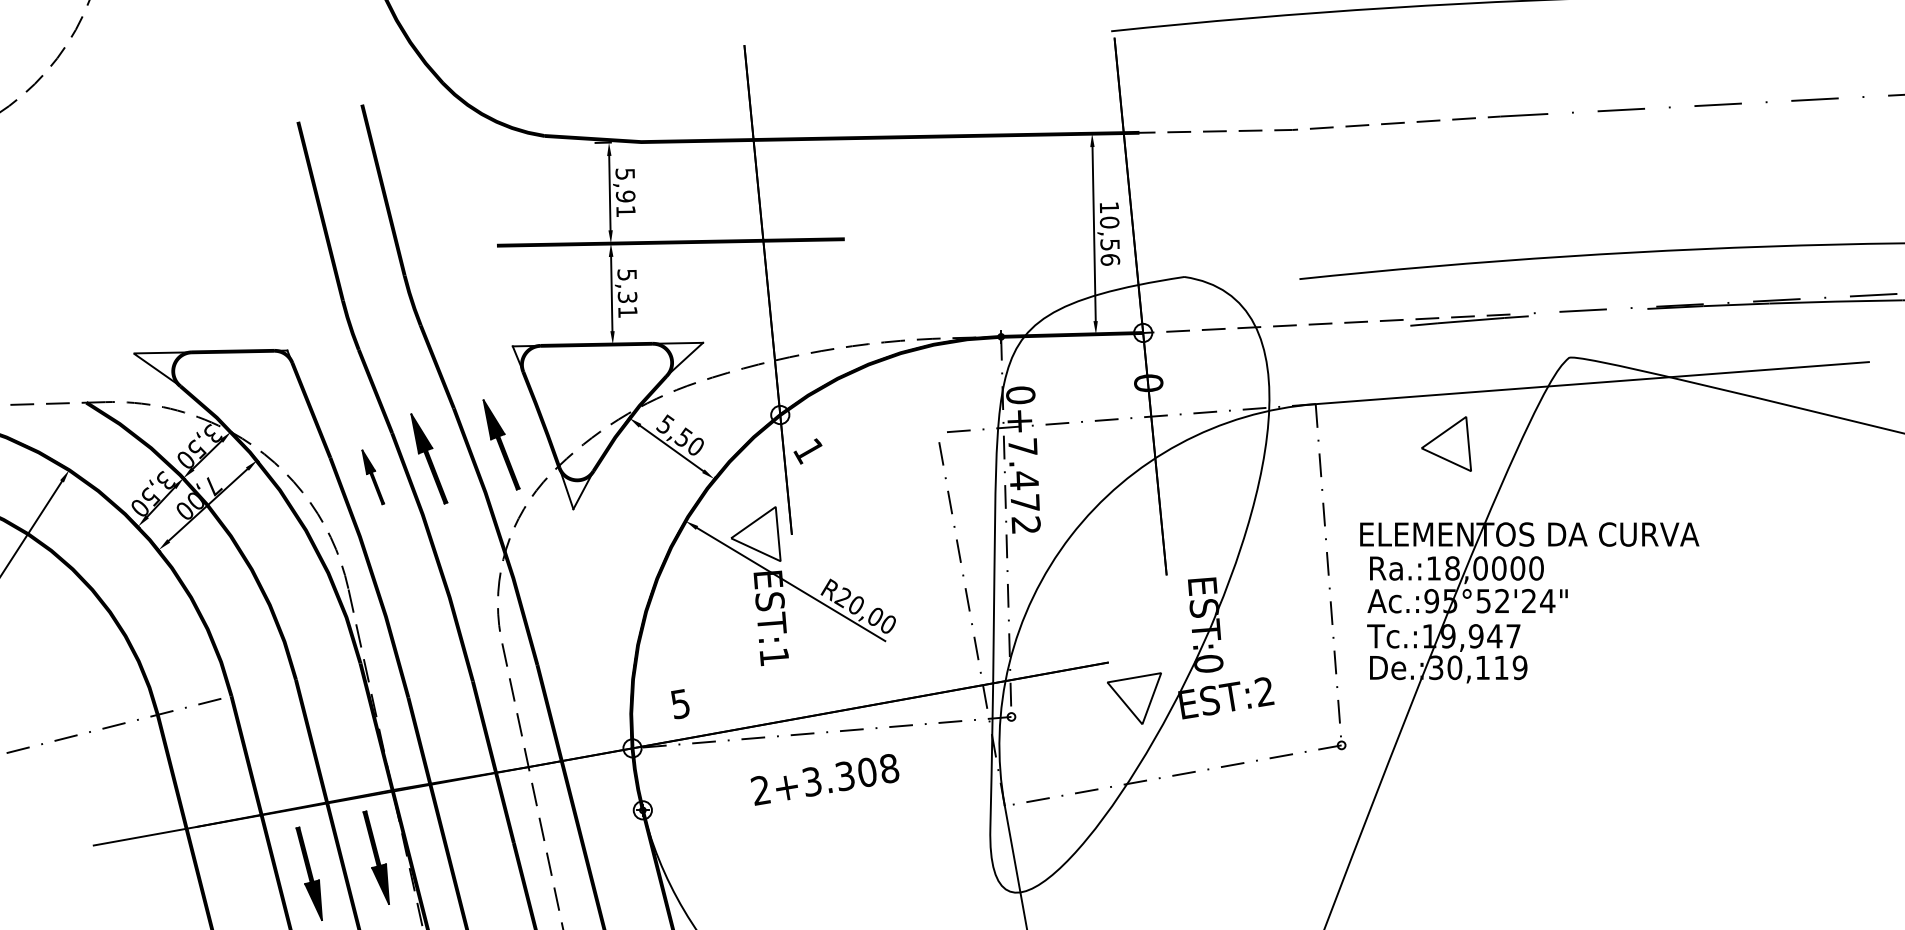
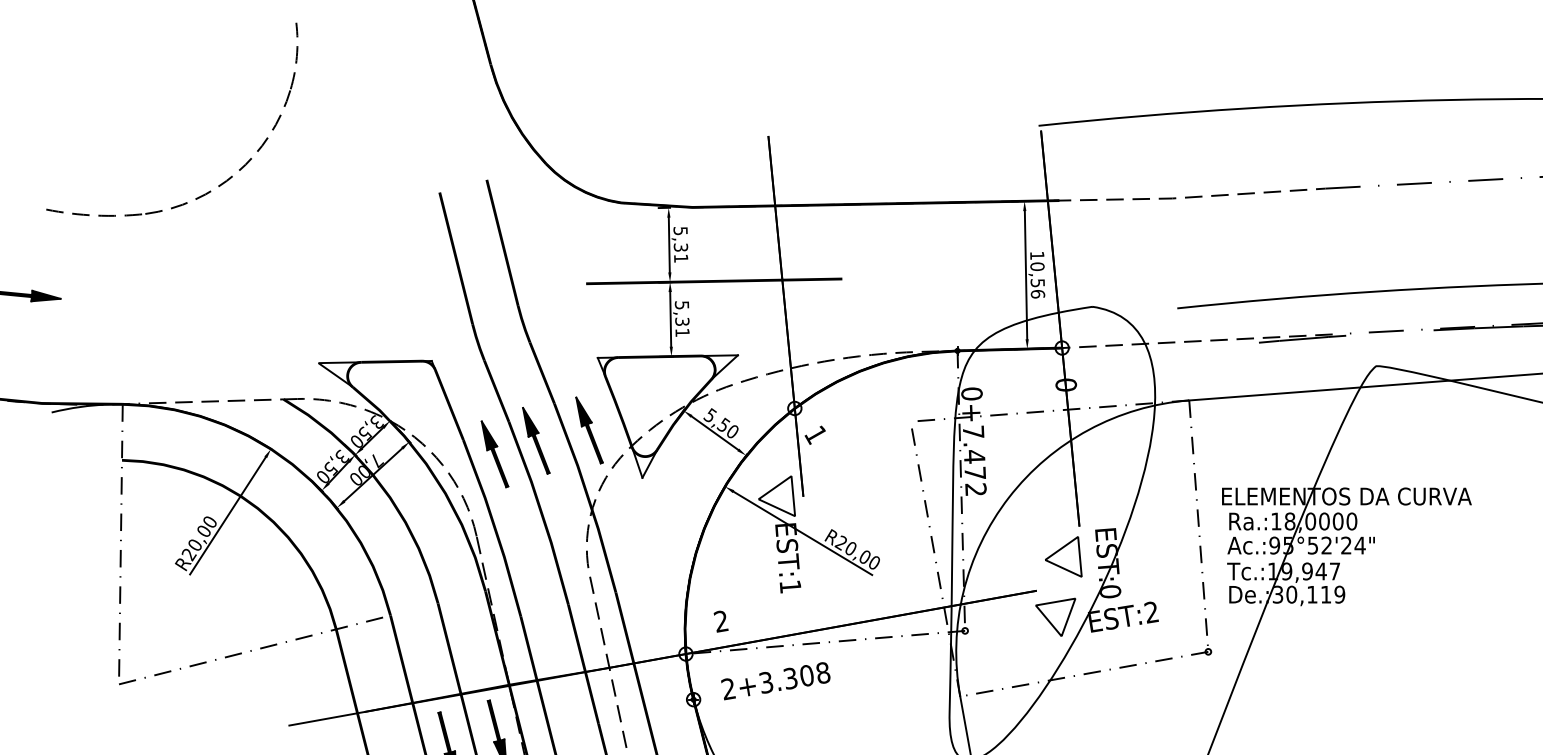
text: (625, 196) -> (680, 247), 5,91 -> 5,31
part: (1446, 443) -> (1063, 556), moved
part: (372, 477) -> (494, 454), size x1.67
text: (679, 704) -> (720, 621), 5 -> 2
text: (824, 780) -> (775, 681), moved

